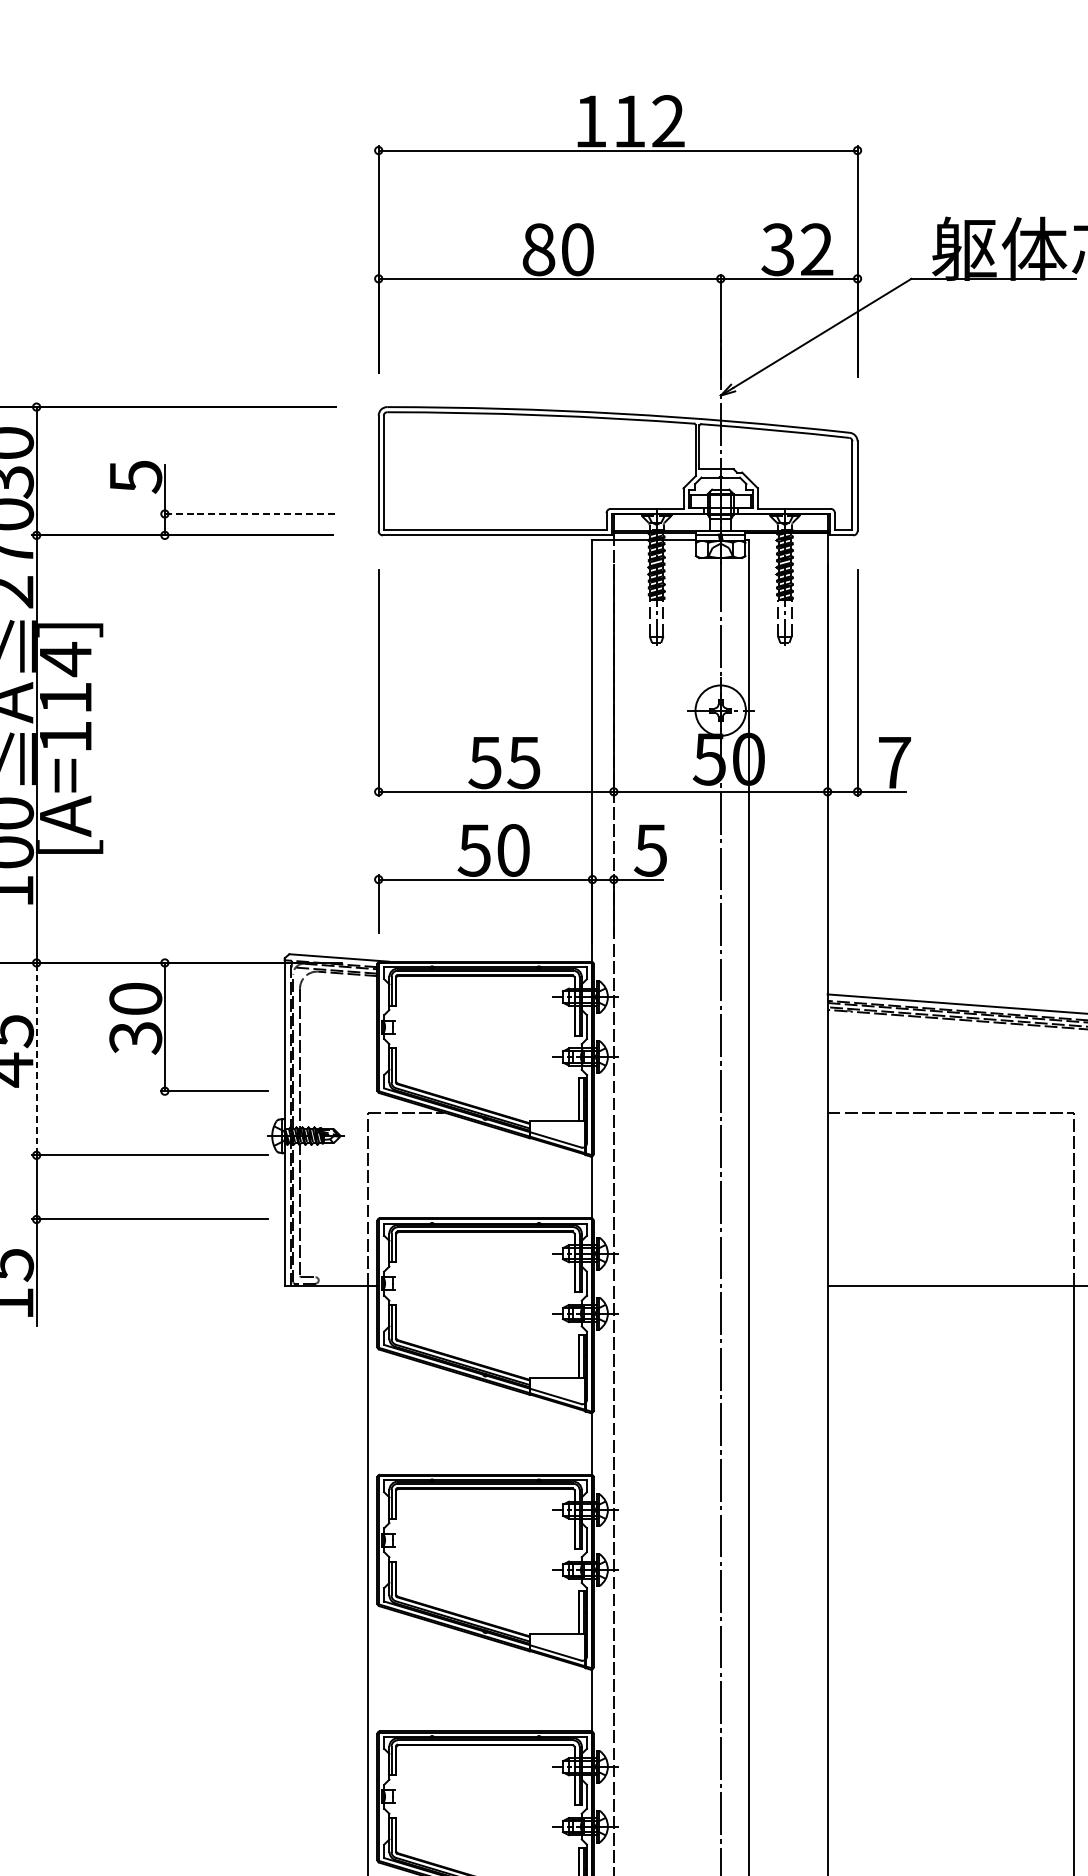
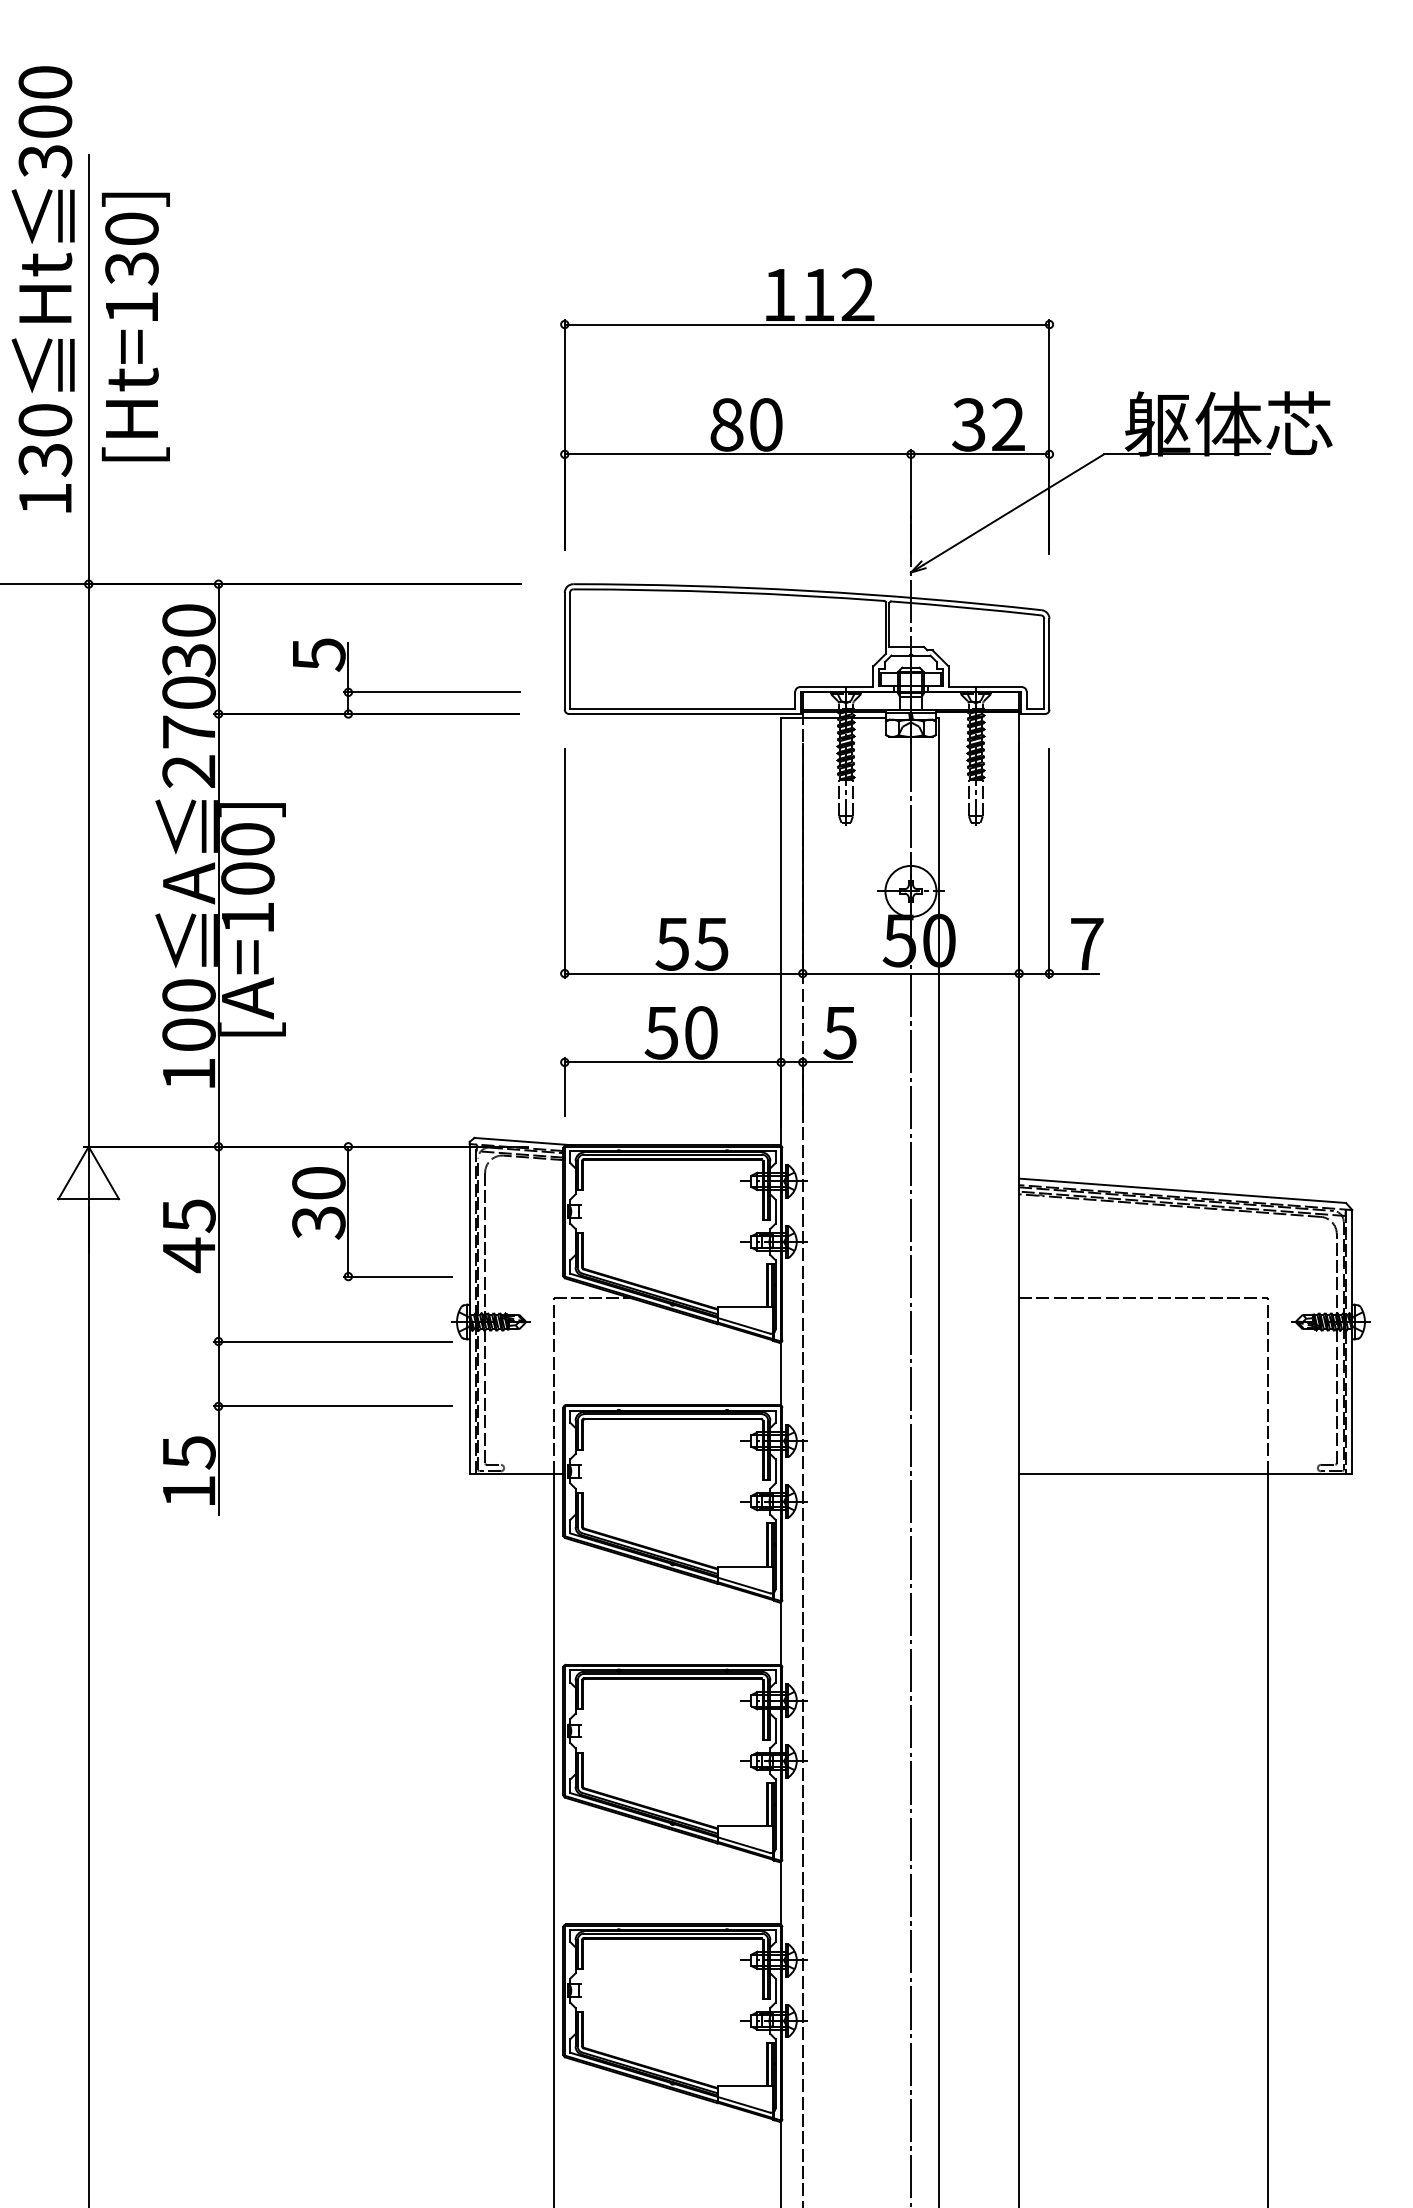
line: (247, 514) -> (431, 692), dashed -> solid
text: (65, 677) -> (247, 857), [A=114] -> [A=100]
line: (36, 1058) -> (218, 1243), dashed -> solid

